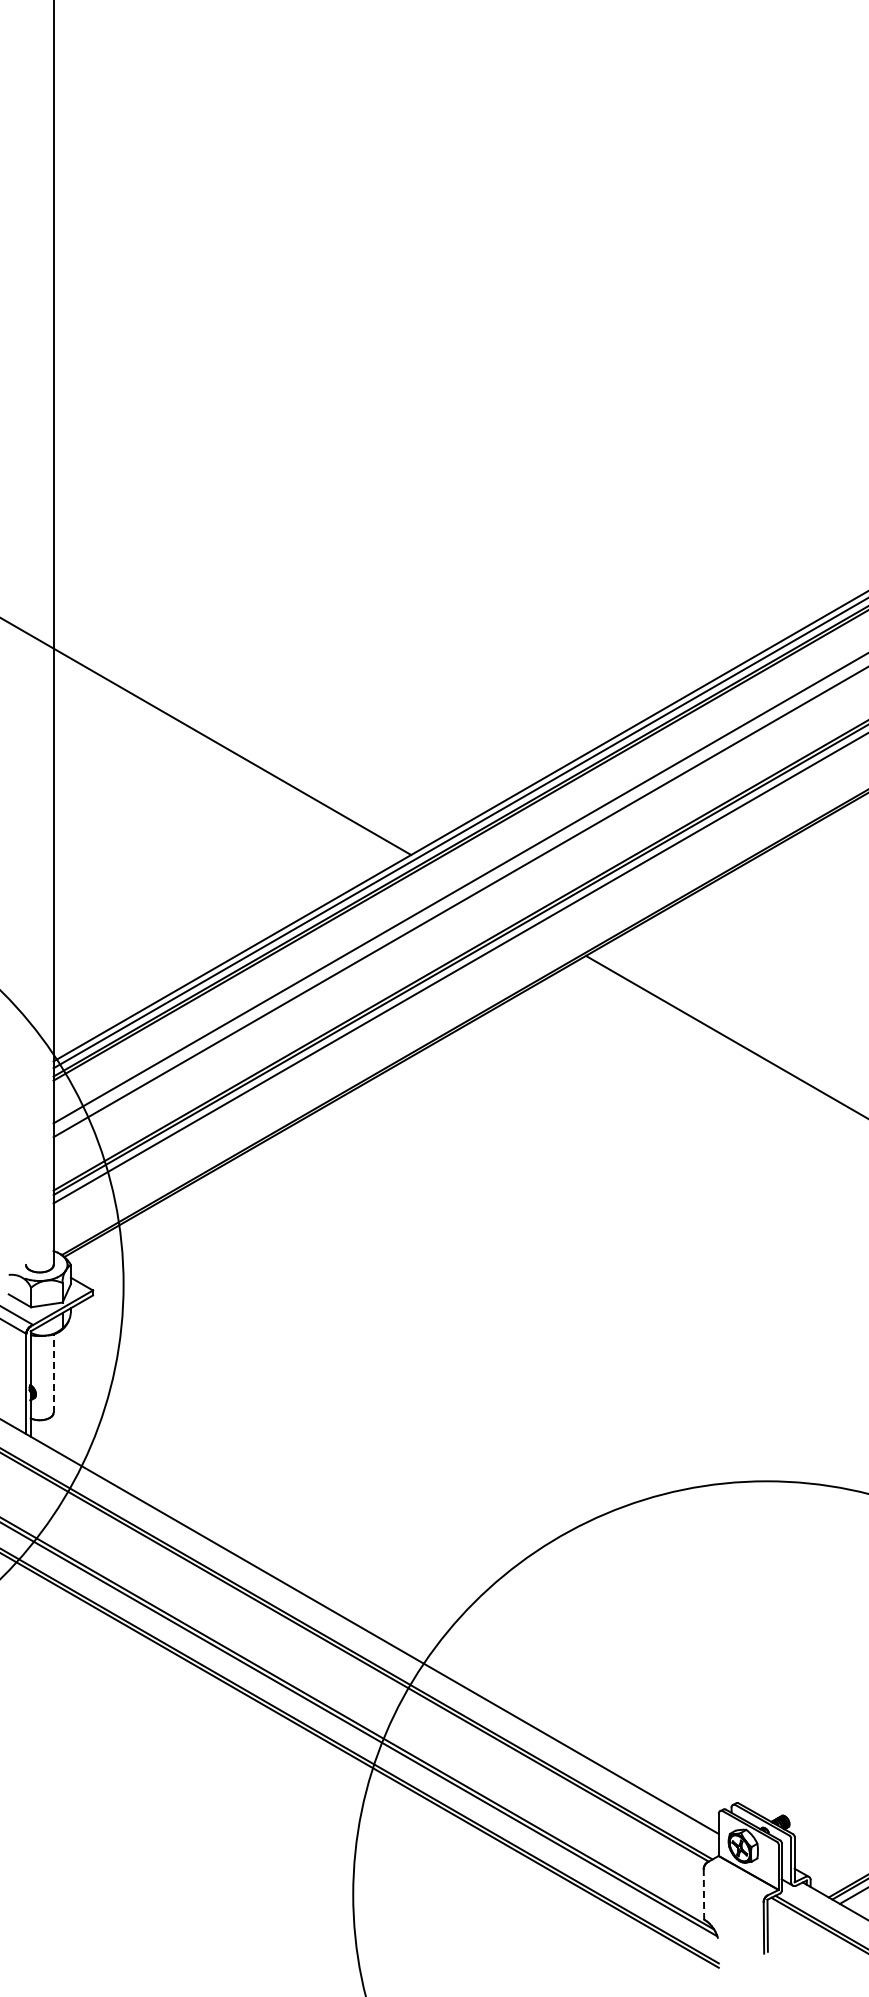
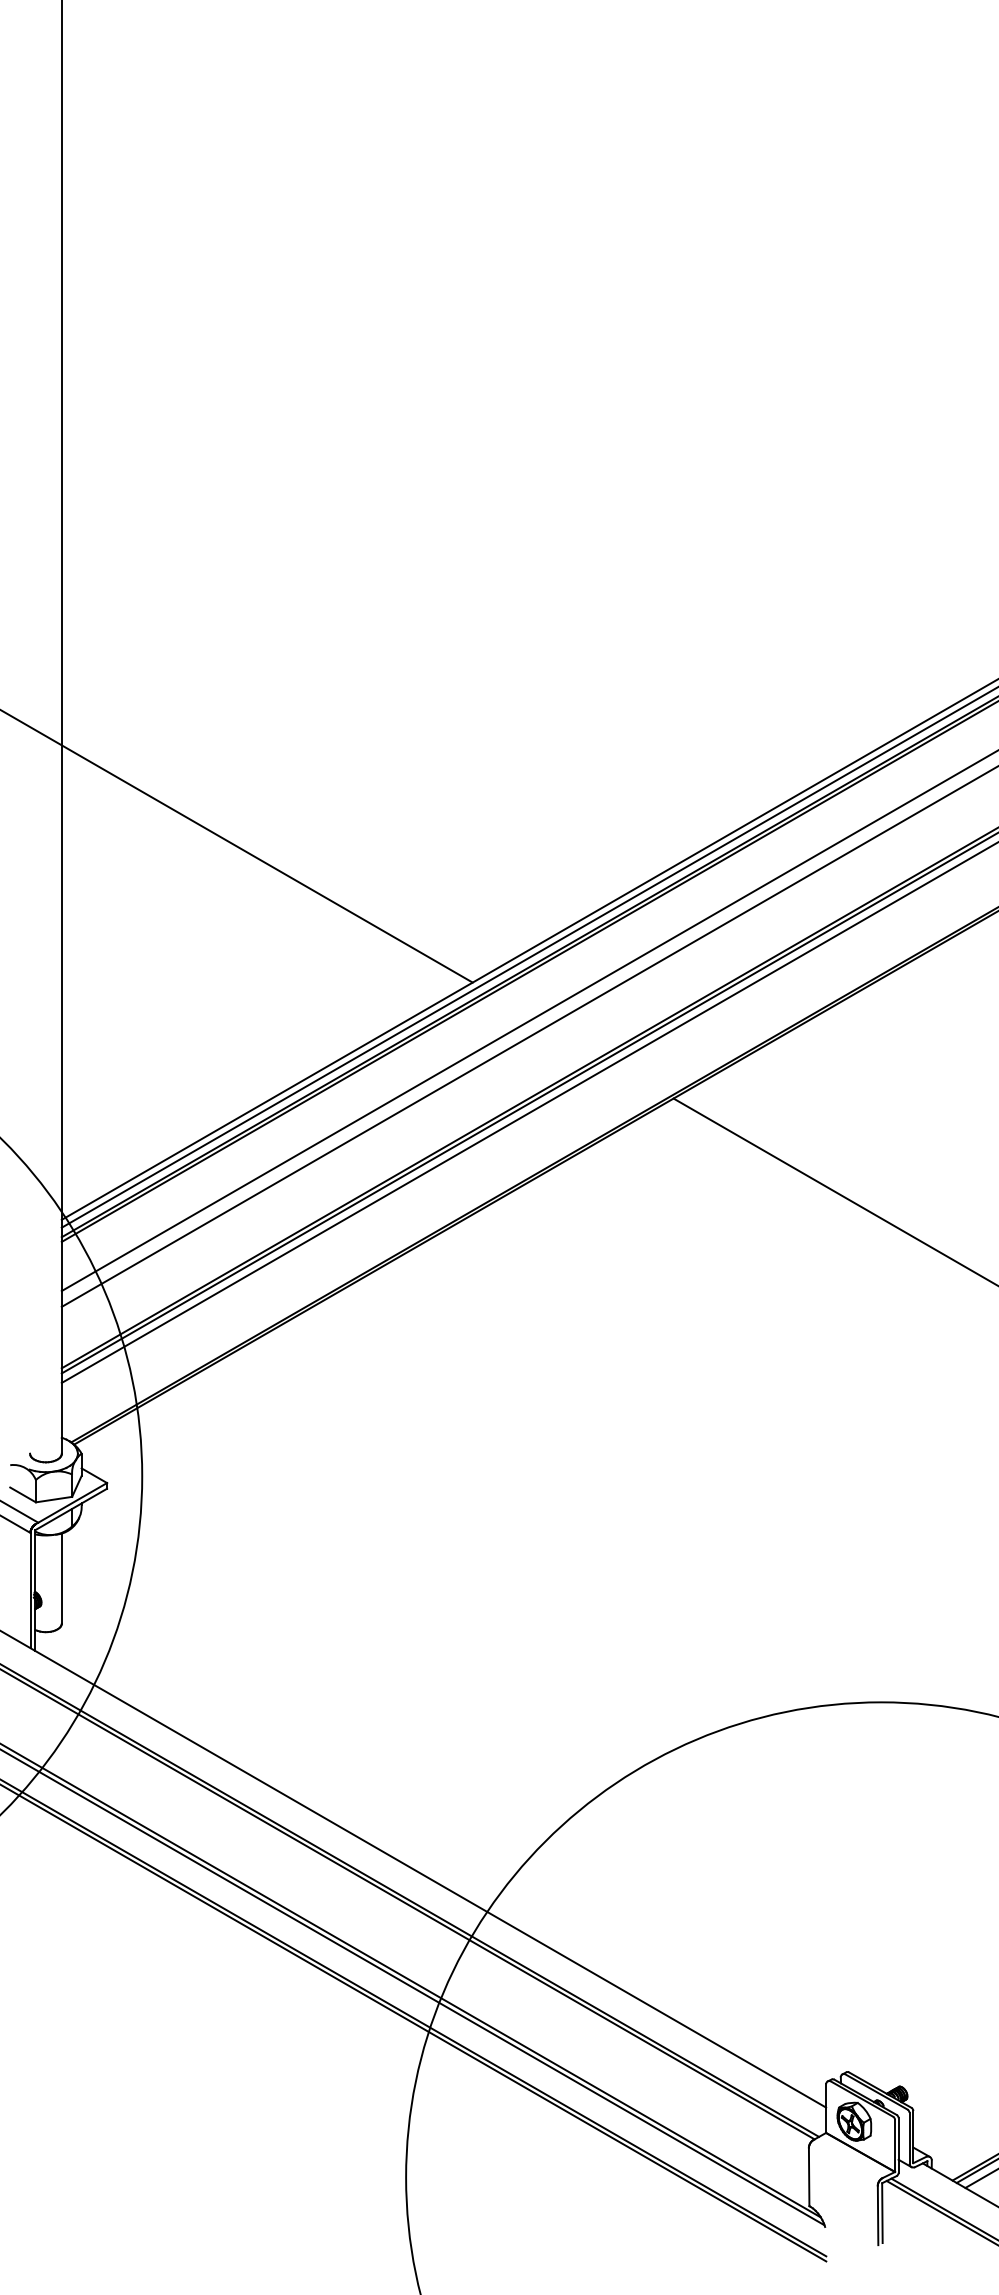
line: (53, 1373) -> (61, 1578), dashed -> solid
line: (703, 1894) -> (808, 2177), dashed -> solid

